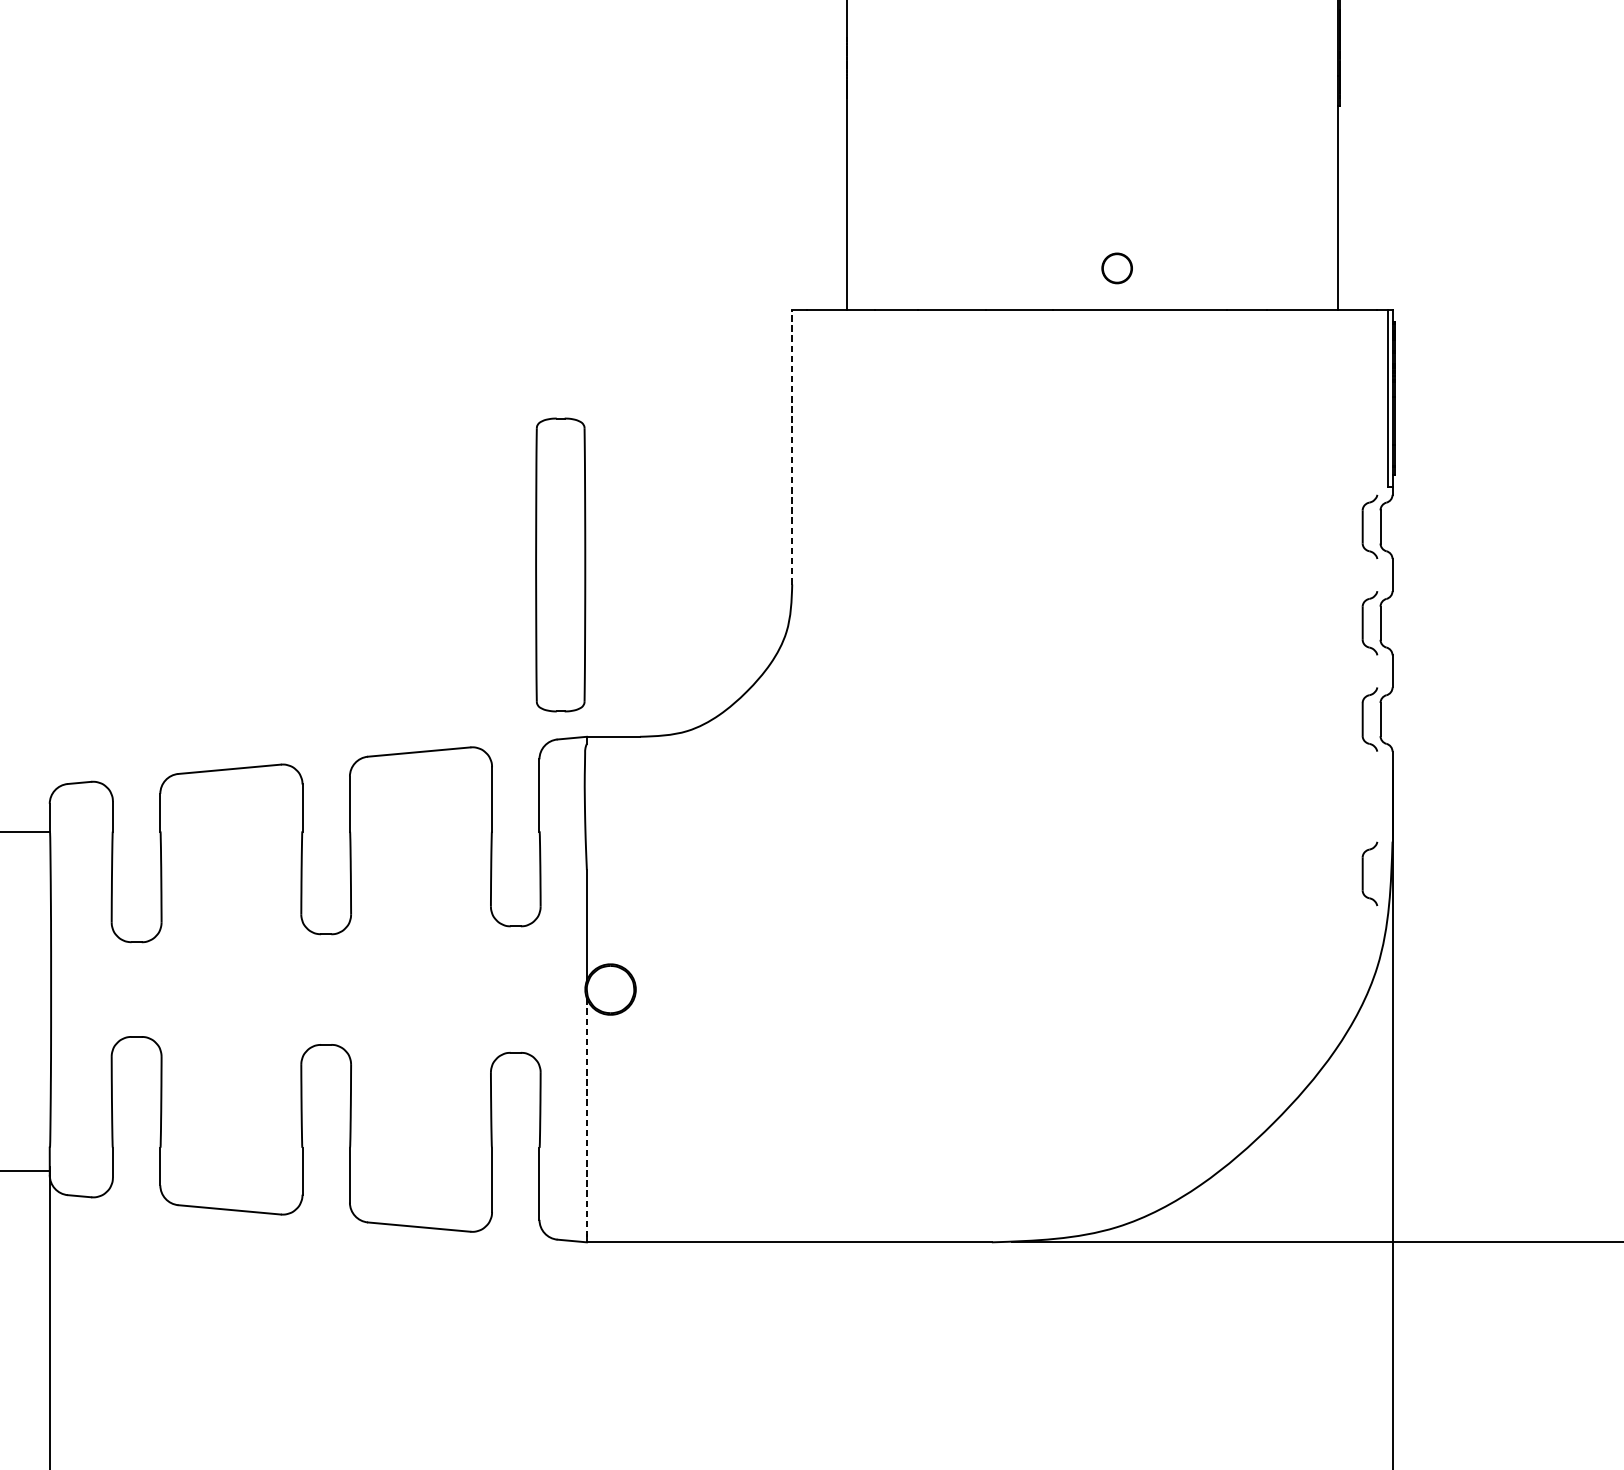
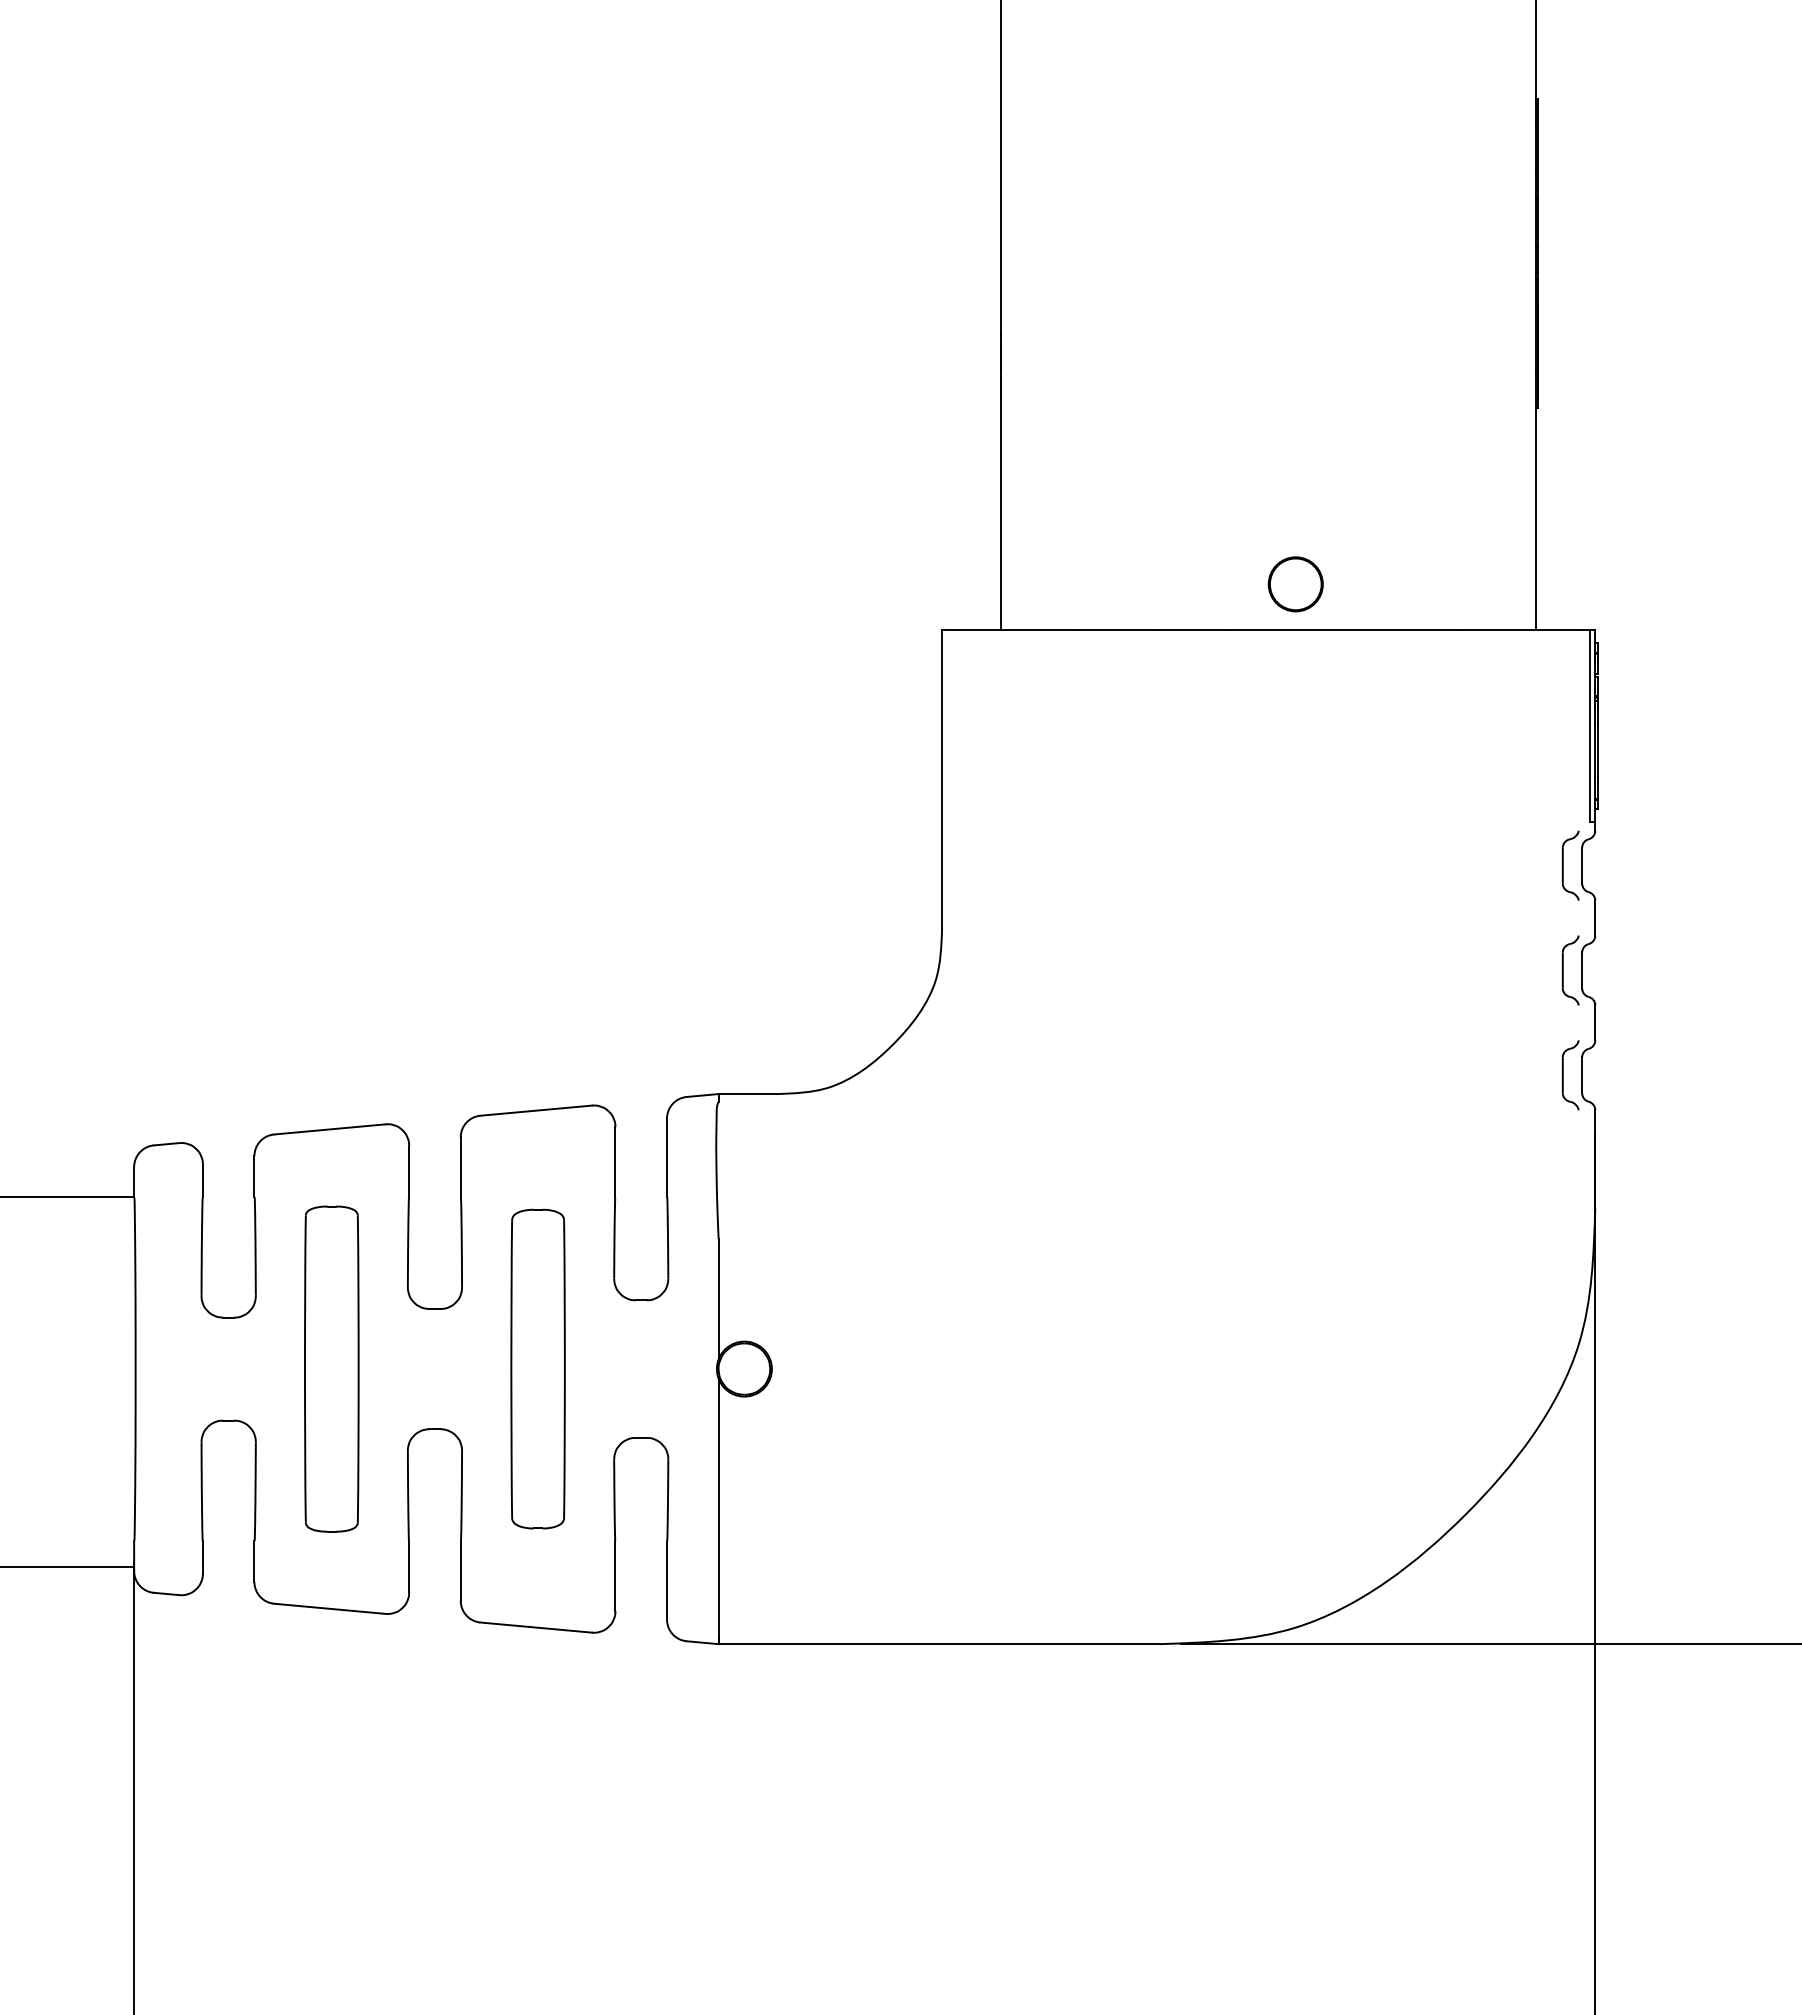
circle: (1117, 268) -> (1295, 584), size x1.67
line: (792, 446) -> (942, 778), dashed -> solid
part: (560, 564) -> (537, 1368), moved
part: (1363, 874) -> (1563, 1243), removed
part: (231, 989) -> (331, 1368), added
line: (586, 1120) -> (718, 1511), dashed -> solid

